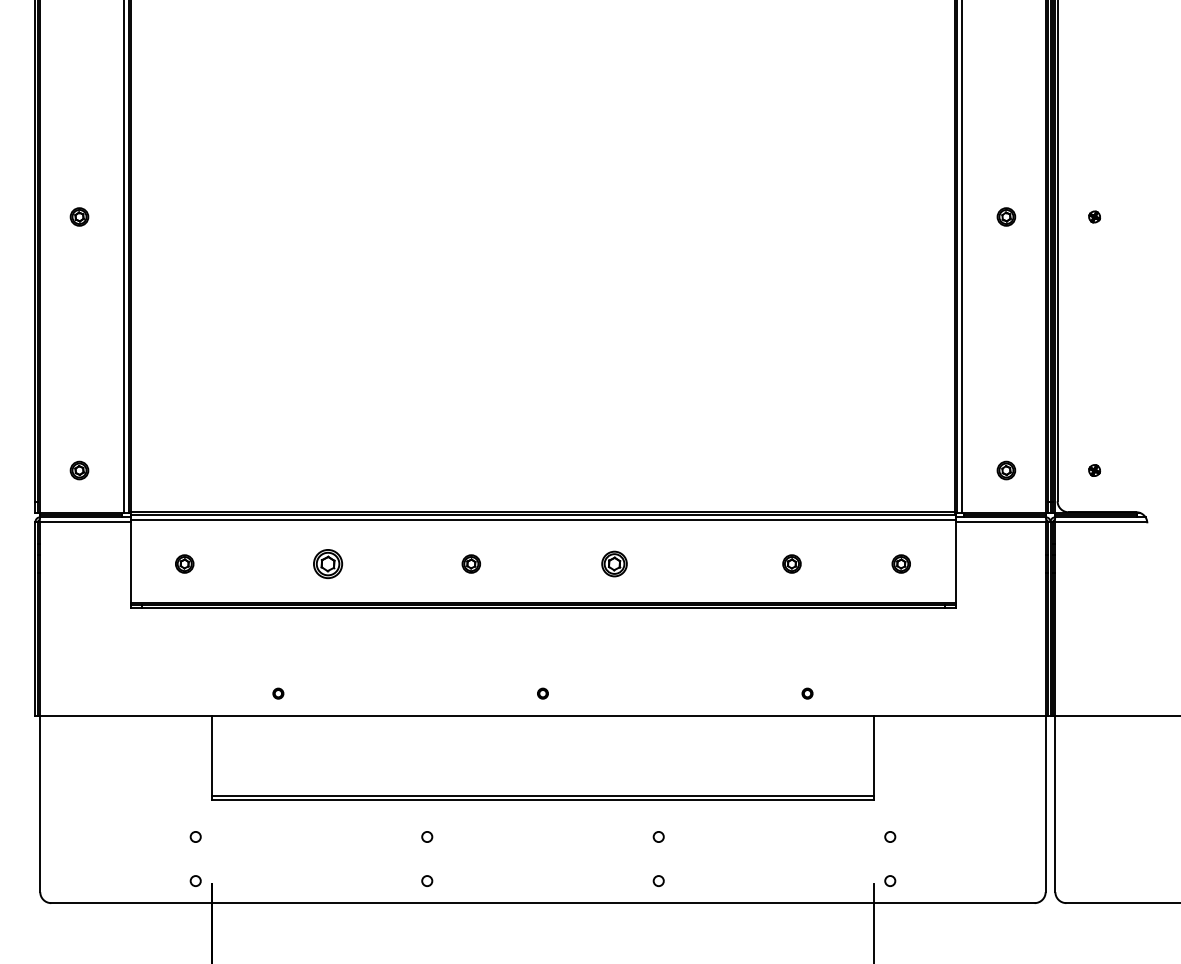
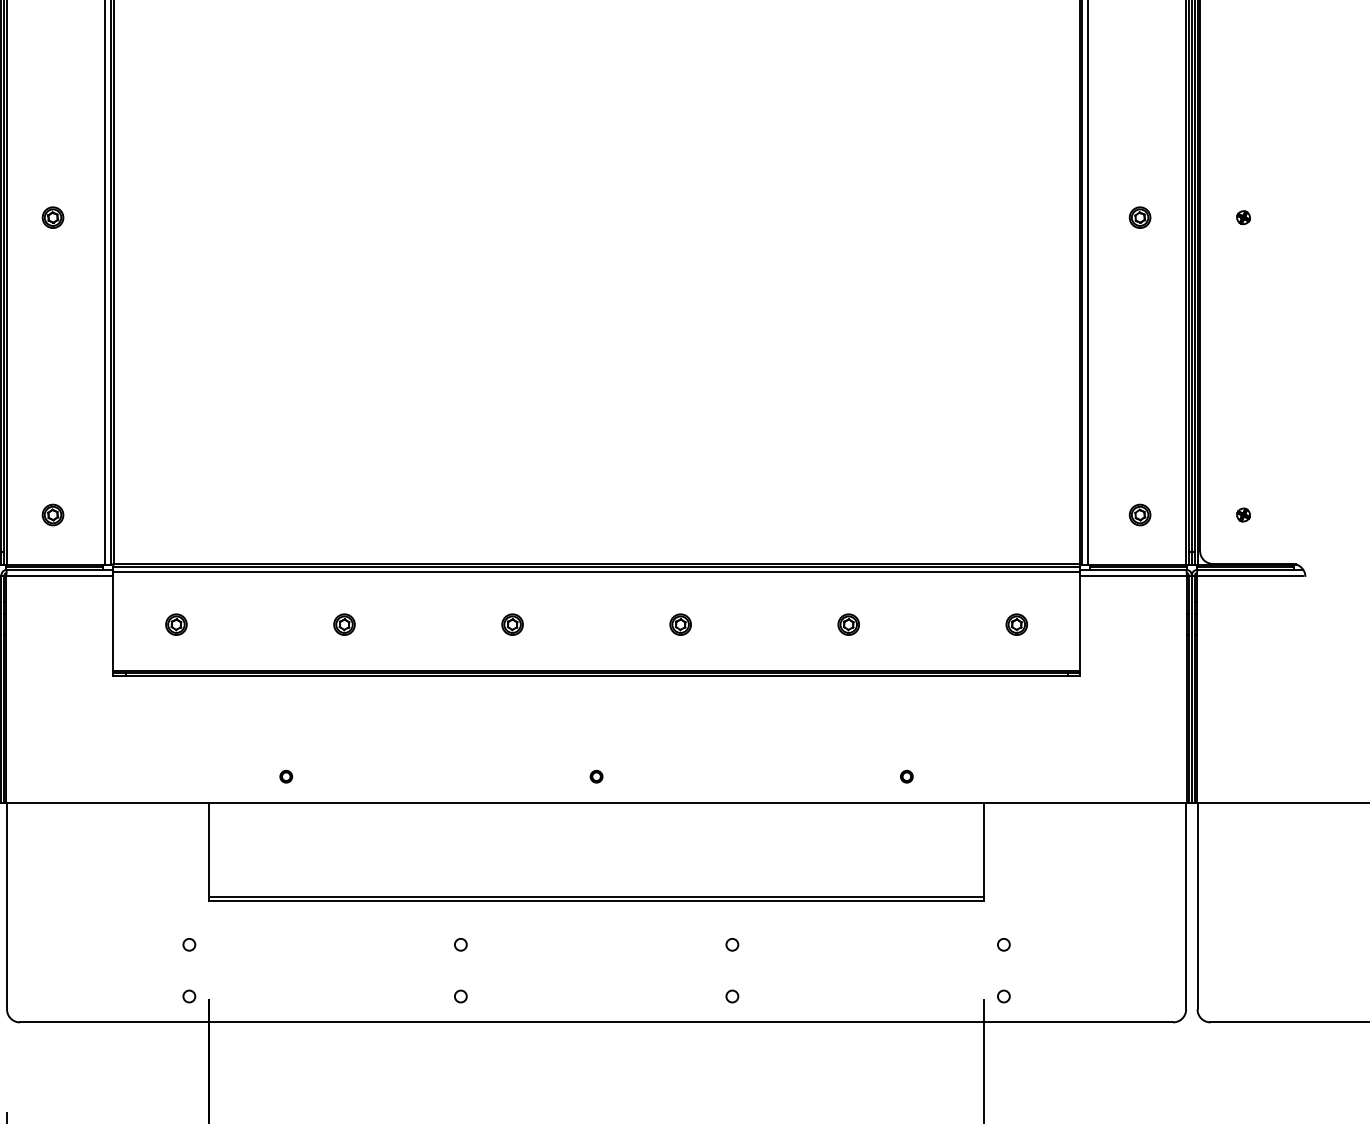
part: (327, 563) -> (343, 624), size x0.62
part: (614, 563) -> (680, 624), size x0.71
part: (791, 563) -> (848, 624), moved

